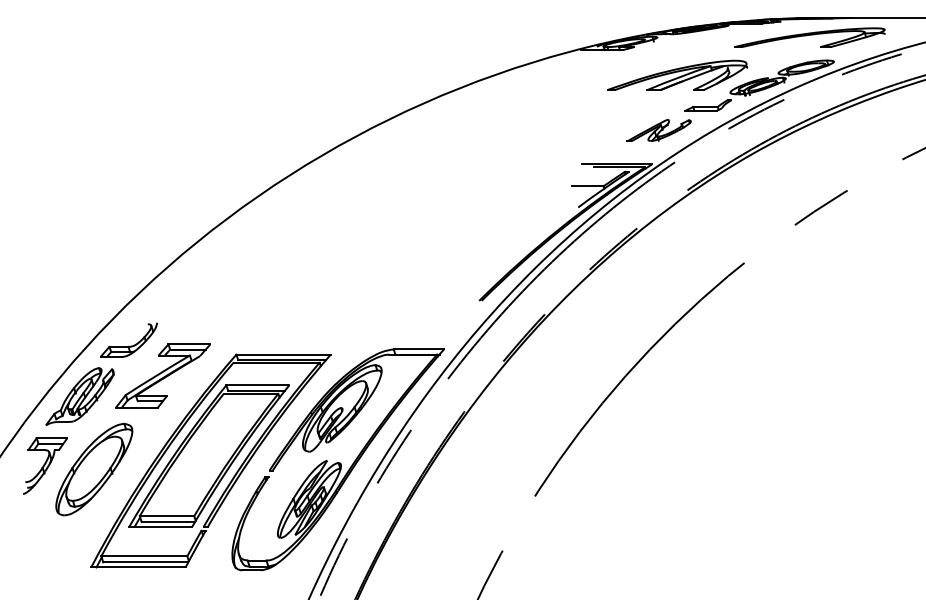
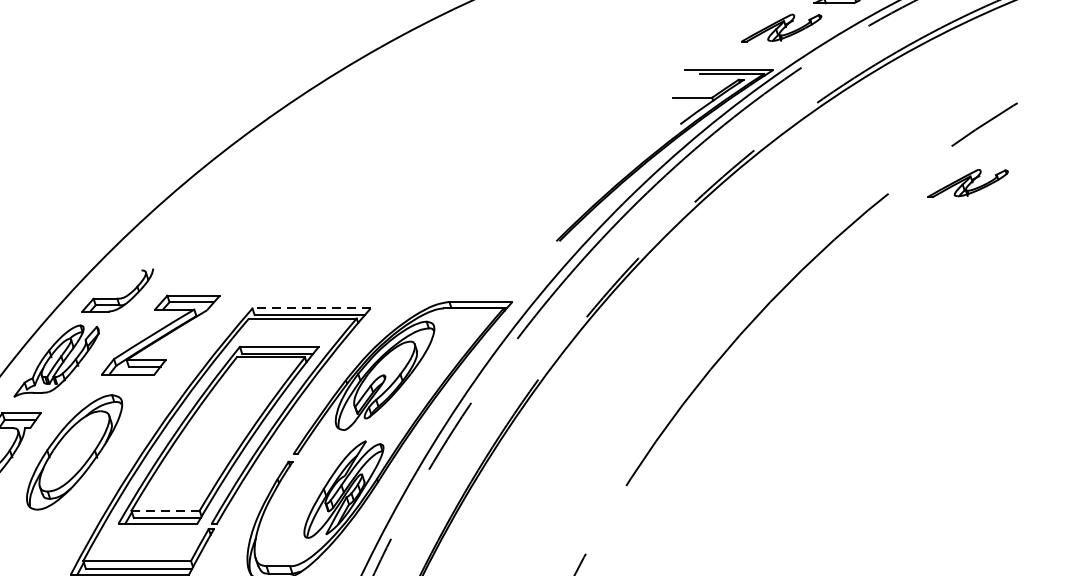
part: (807, 254) -> (967, 183), added
line: (283, 354) -> (311, 308), solid -> dashed
line: (167, 516) -> (166, 511), solid -> dashed

